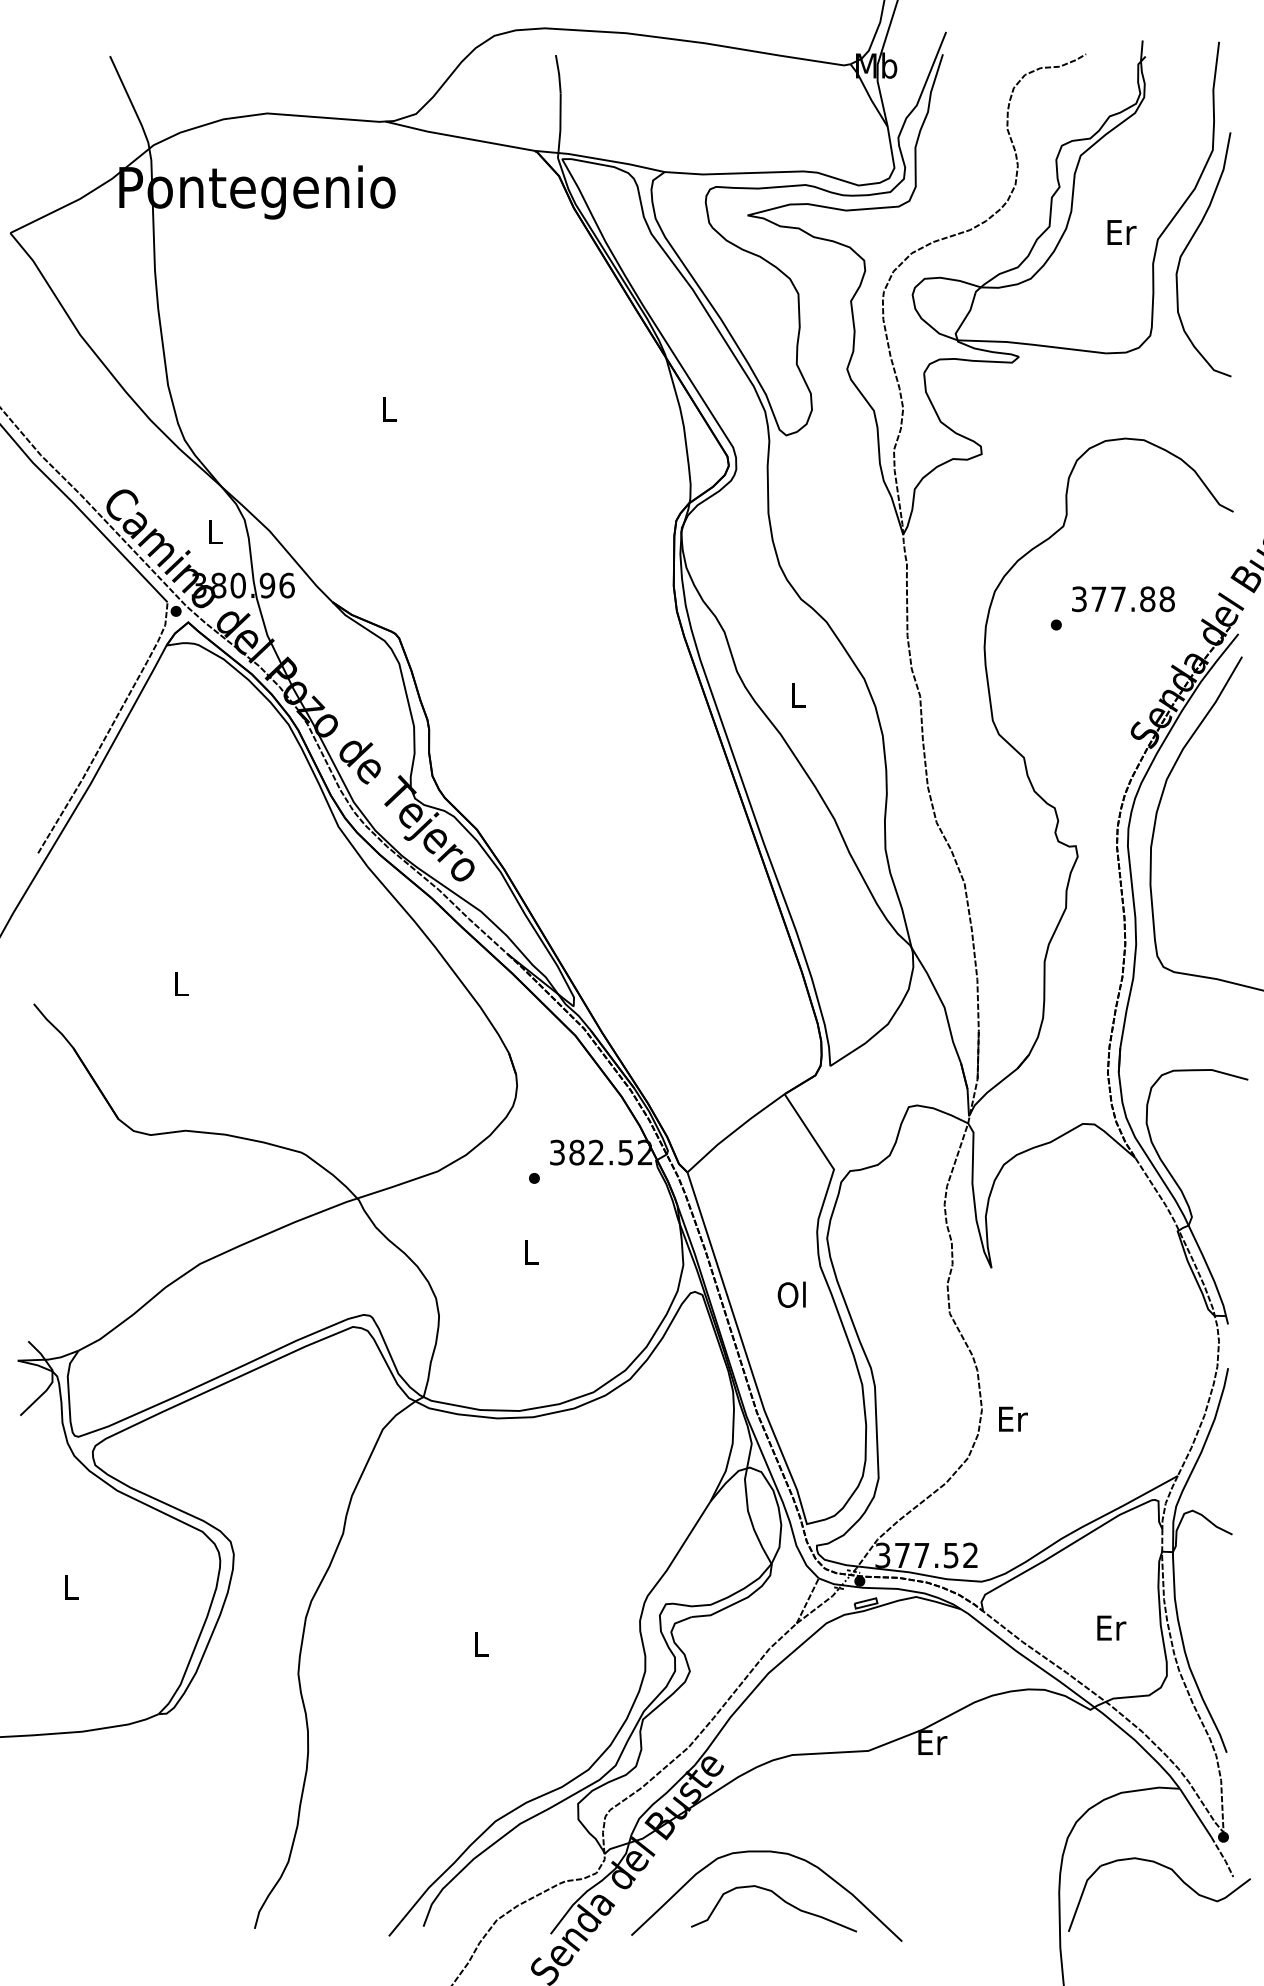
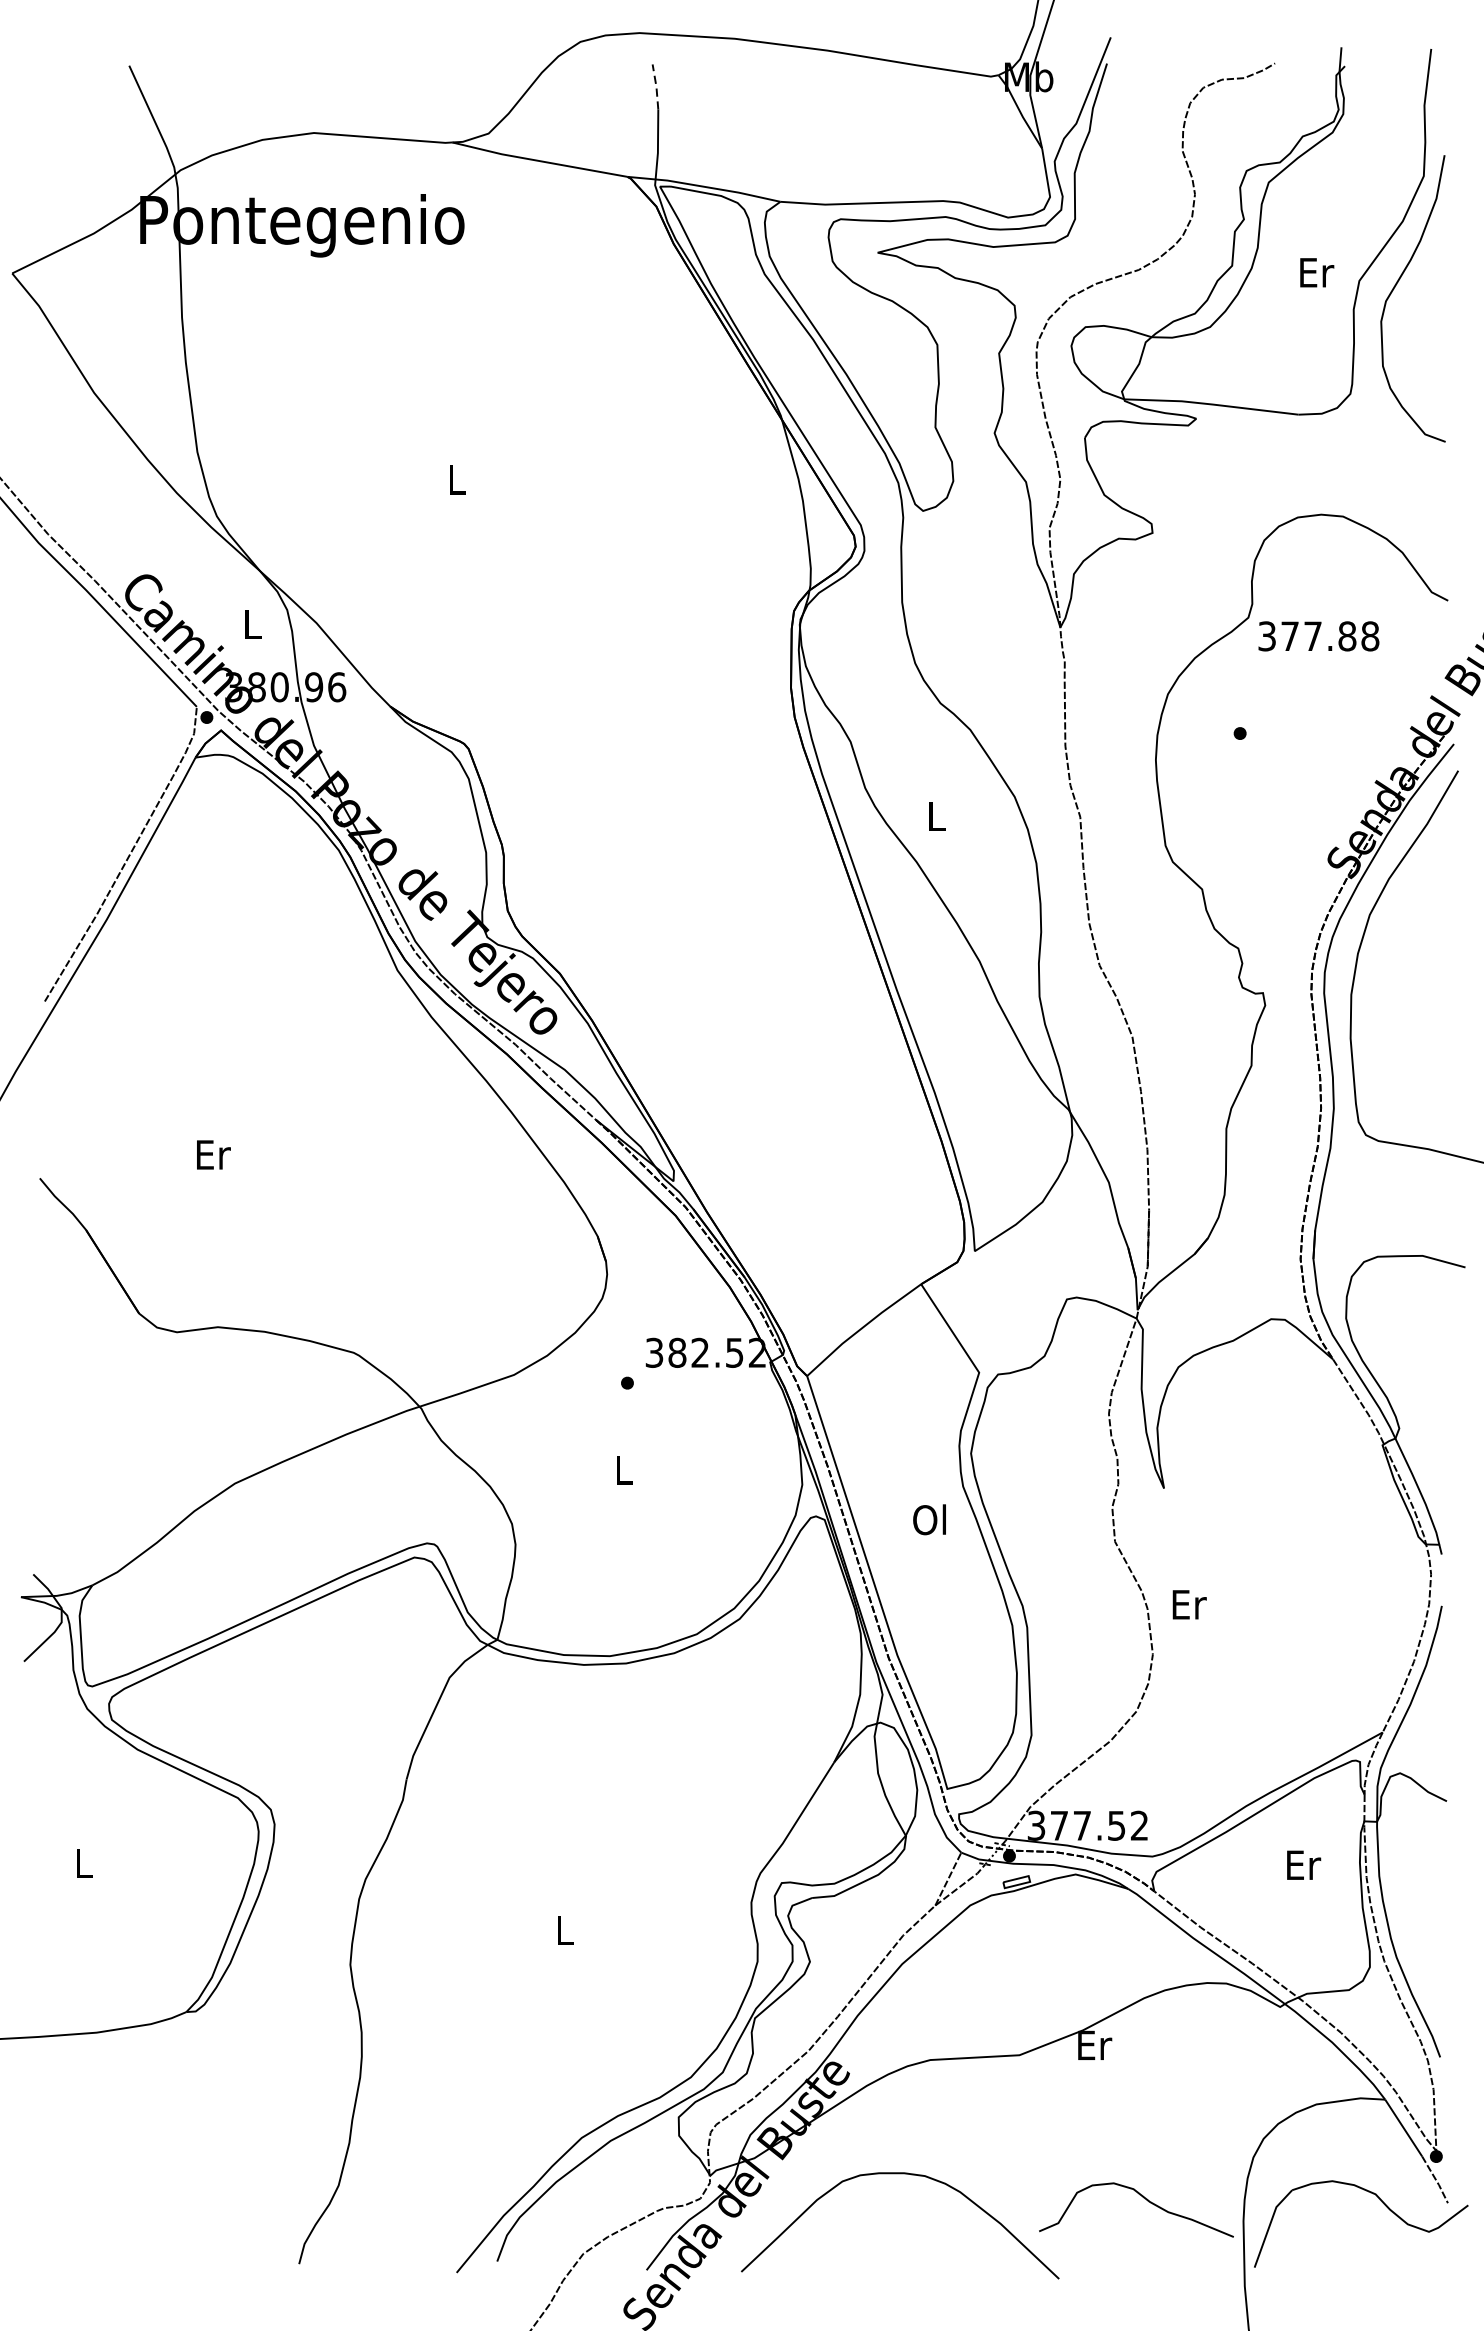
line: (559, 74) -> (656, 87), solid -> dashed
text: (1123, 599) -> (1318, 636), moved
text: (181, 983) -> (213, 1154), L -> Er
text: (1013, 1418) -> (1189, 1603), moved
text: (1111, 1627) -> (1303, 1864), moved
curve: (780, 1899) -> (1144, 2199), moved

